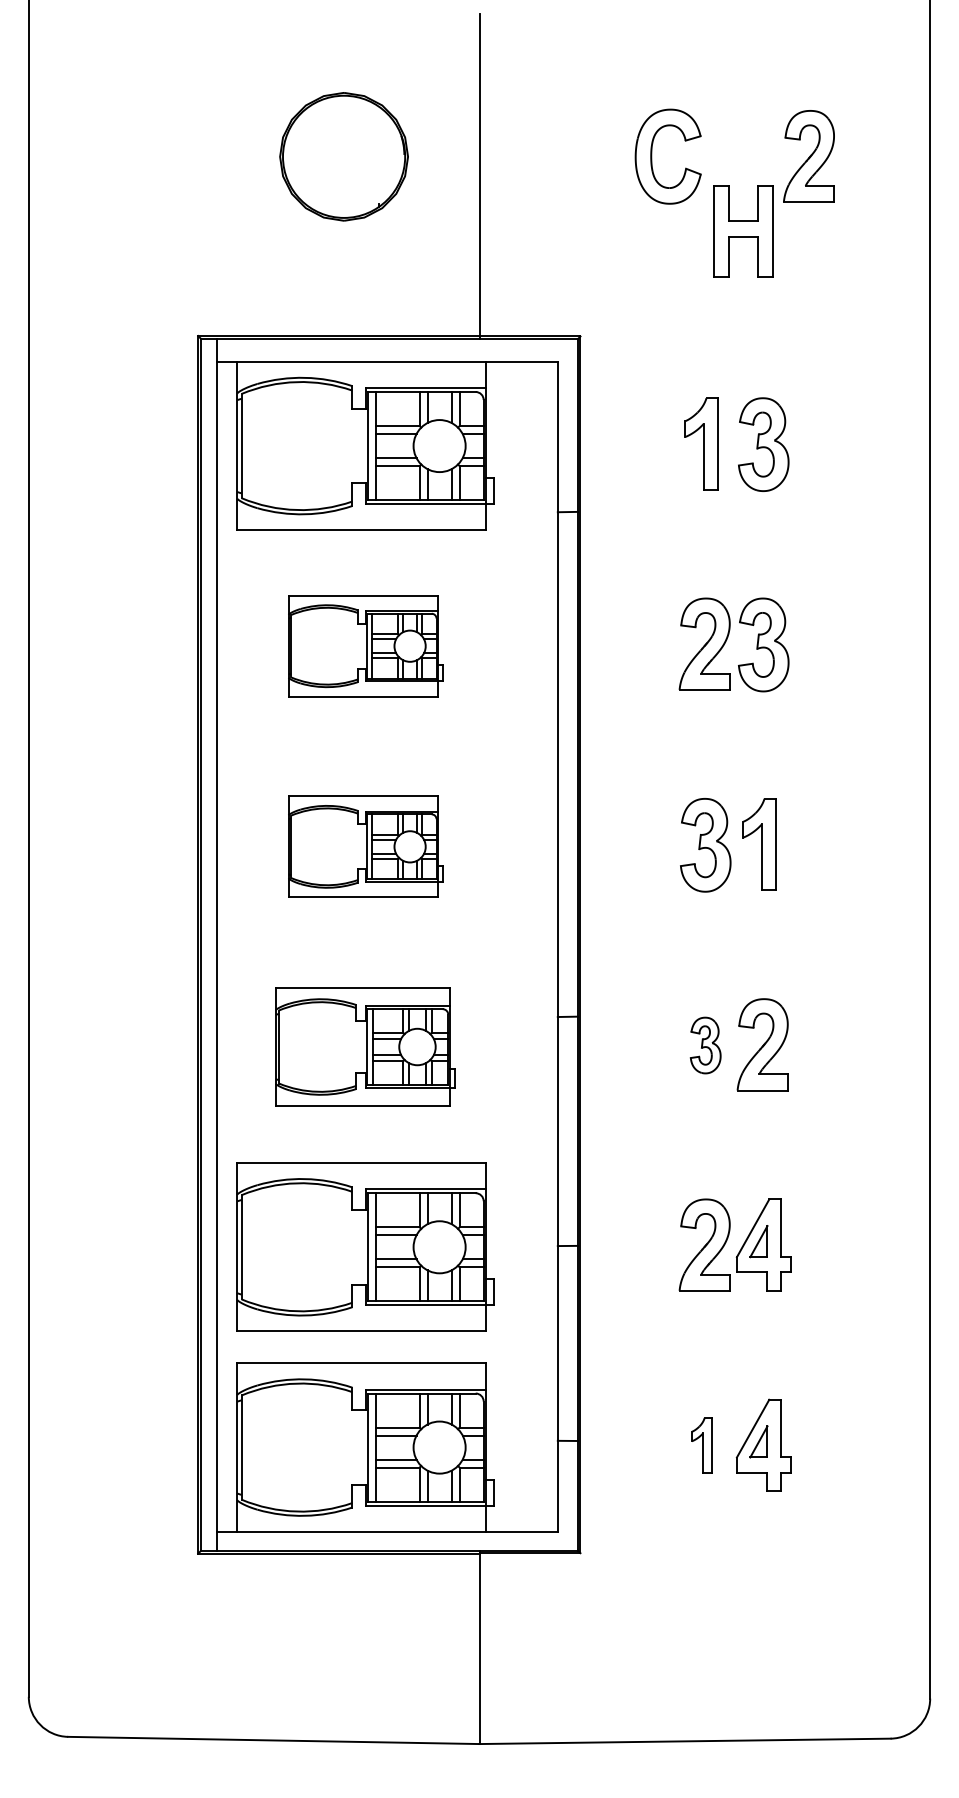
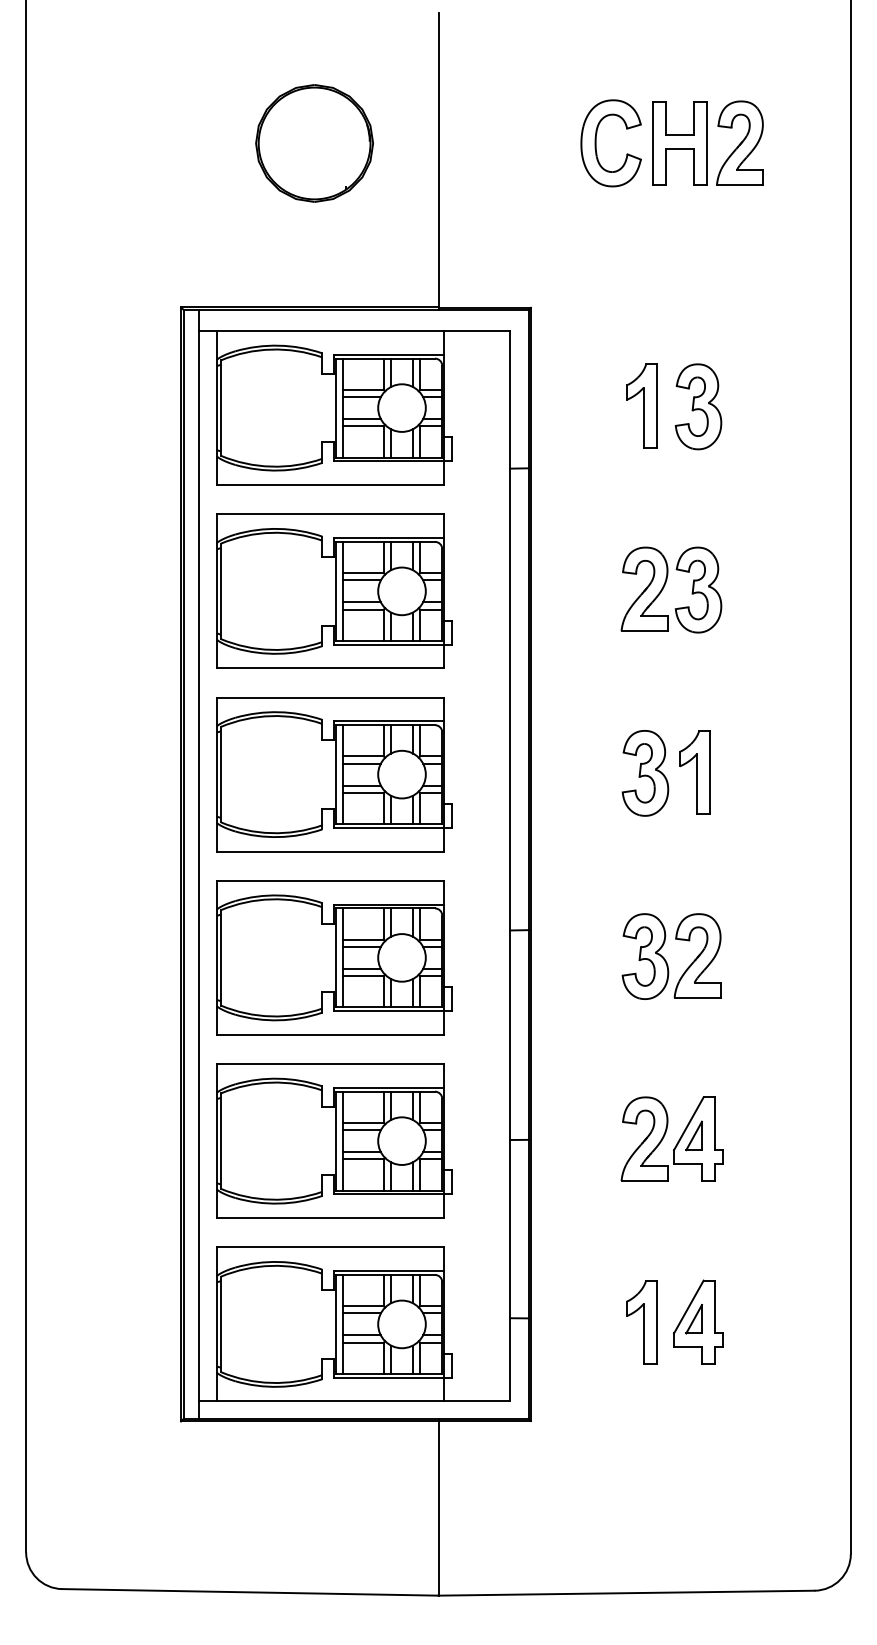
part: (742, 231) -> (679, 143), moved
part: (365, 645) -> (334, 590), size x1.67
part: (365, 846) -> (334, 774), size x1.67
part: (705, 1045) -> (645, 956), size x1.67
part: (365, 1046) -> (334, 957), size x1.43
part: (701, 1445) -> (641, 1322), size x1.67

